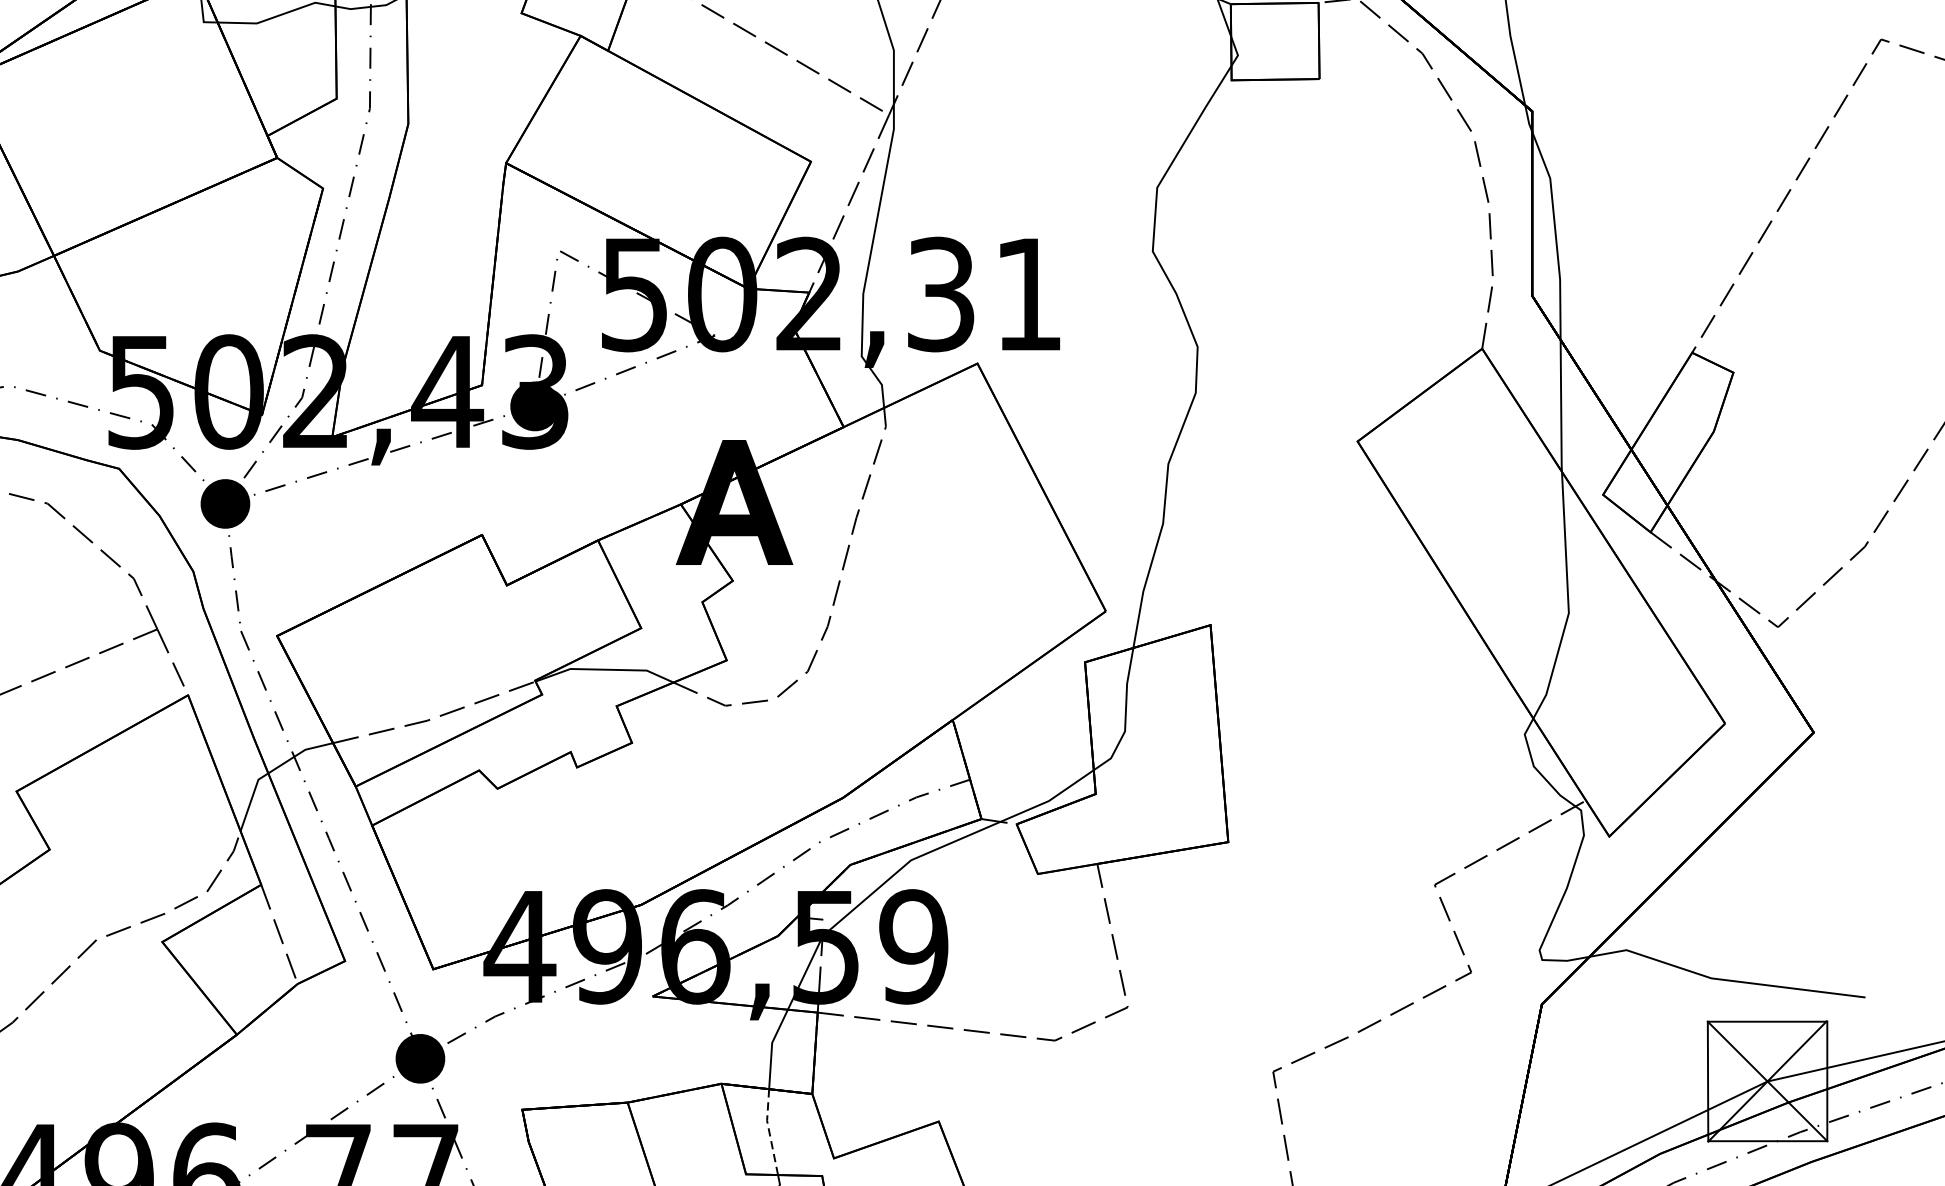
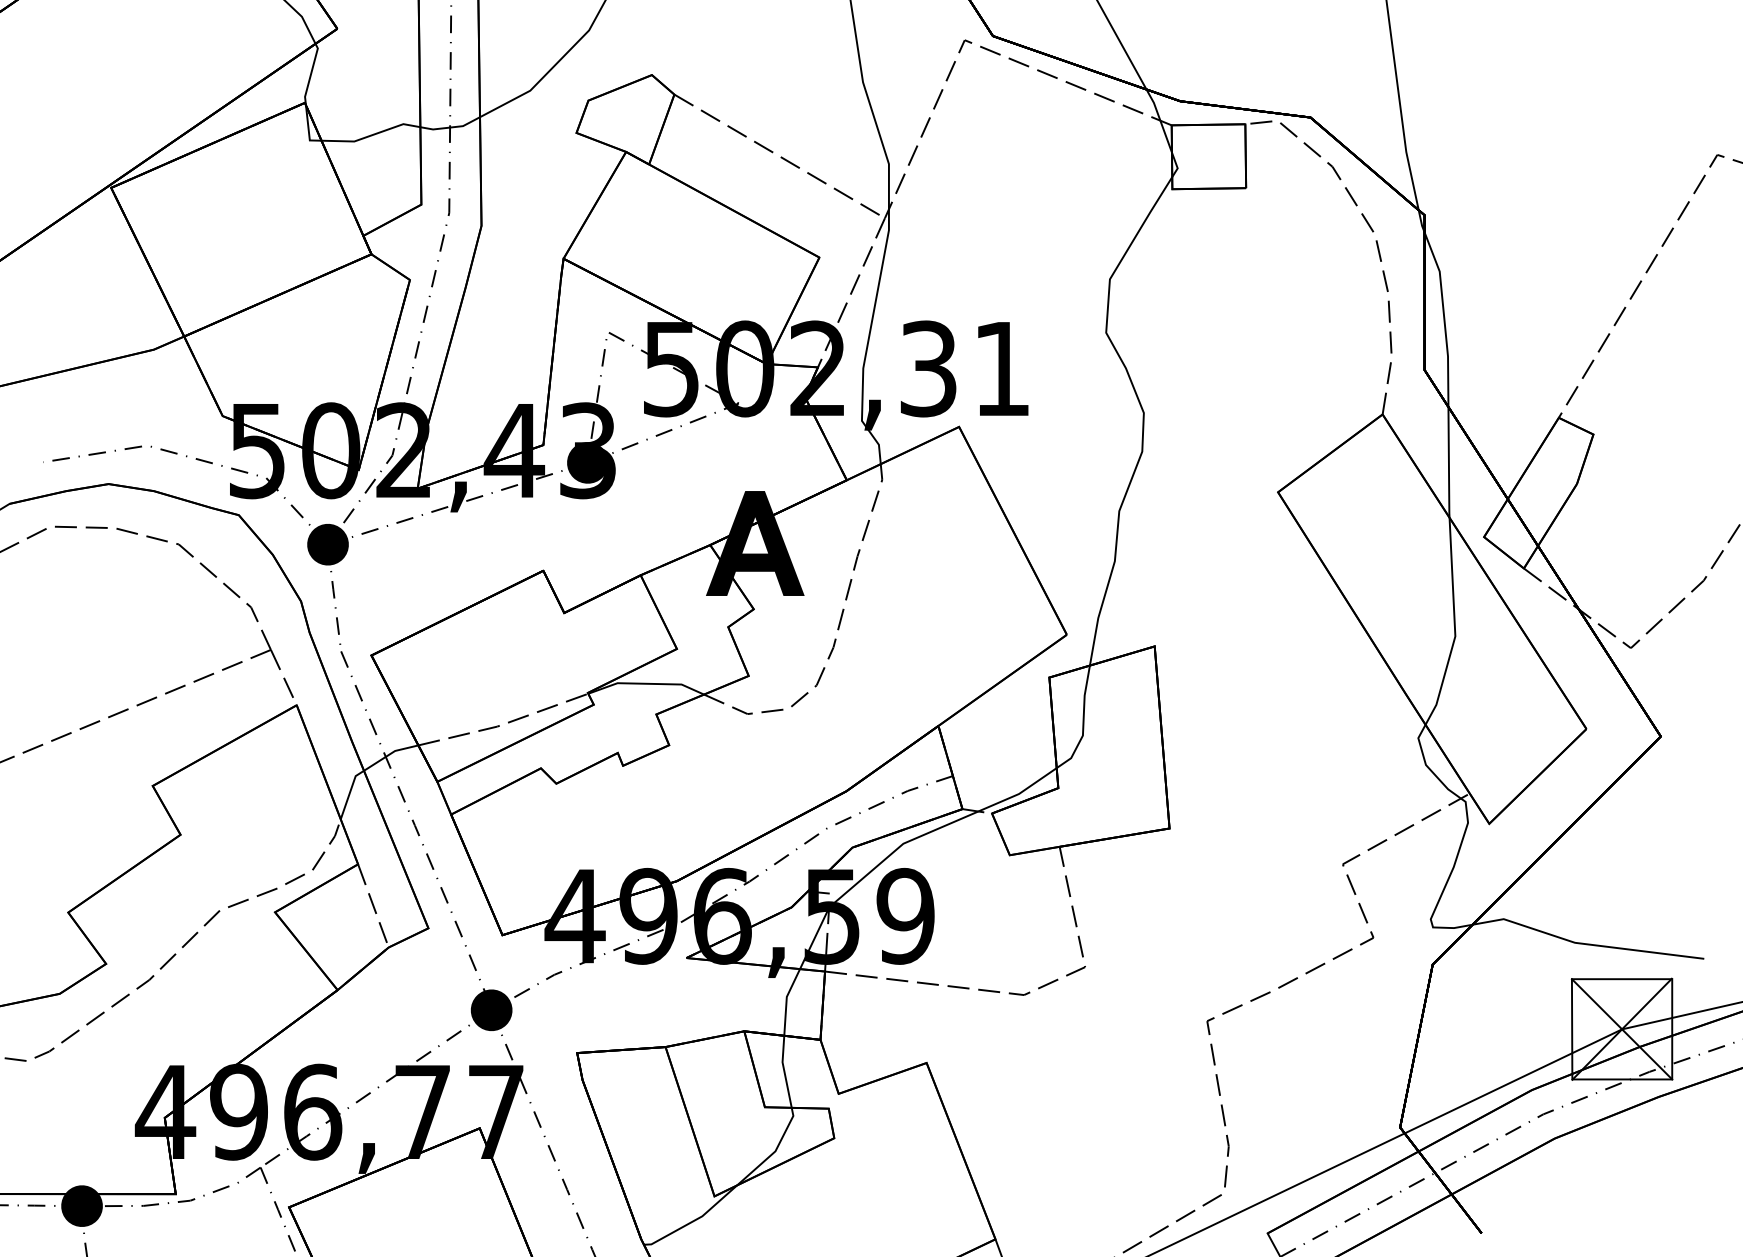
line: (769, 1132) -> (784, 1072), dashed -> solid

